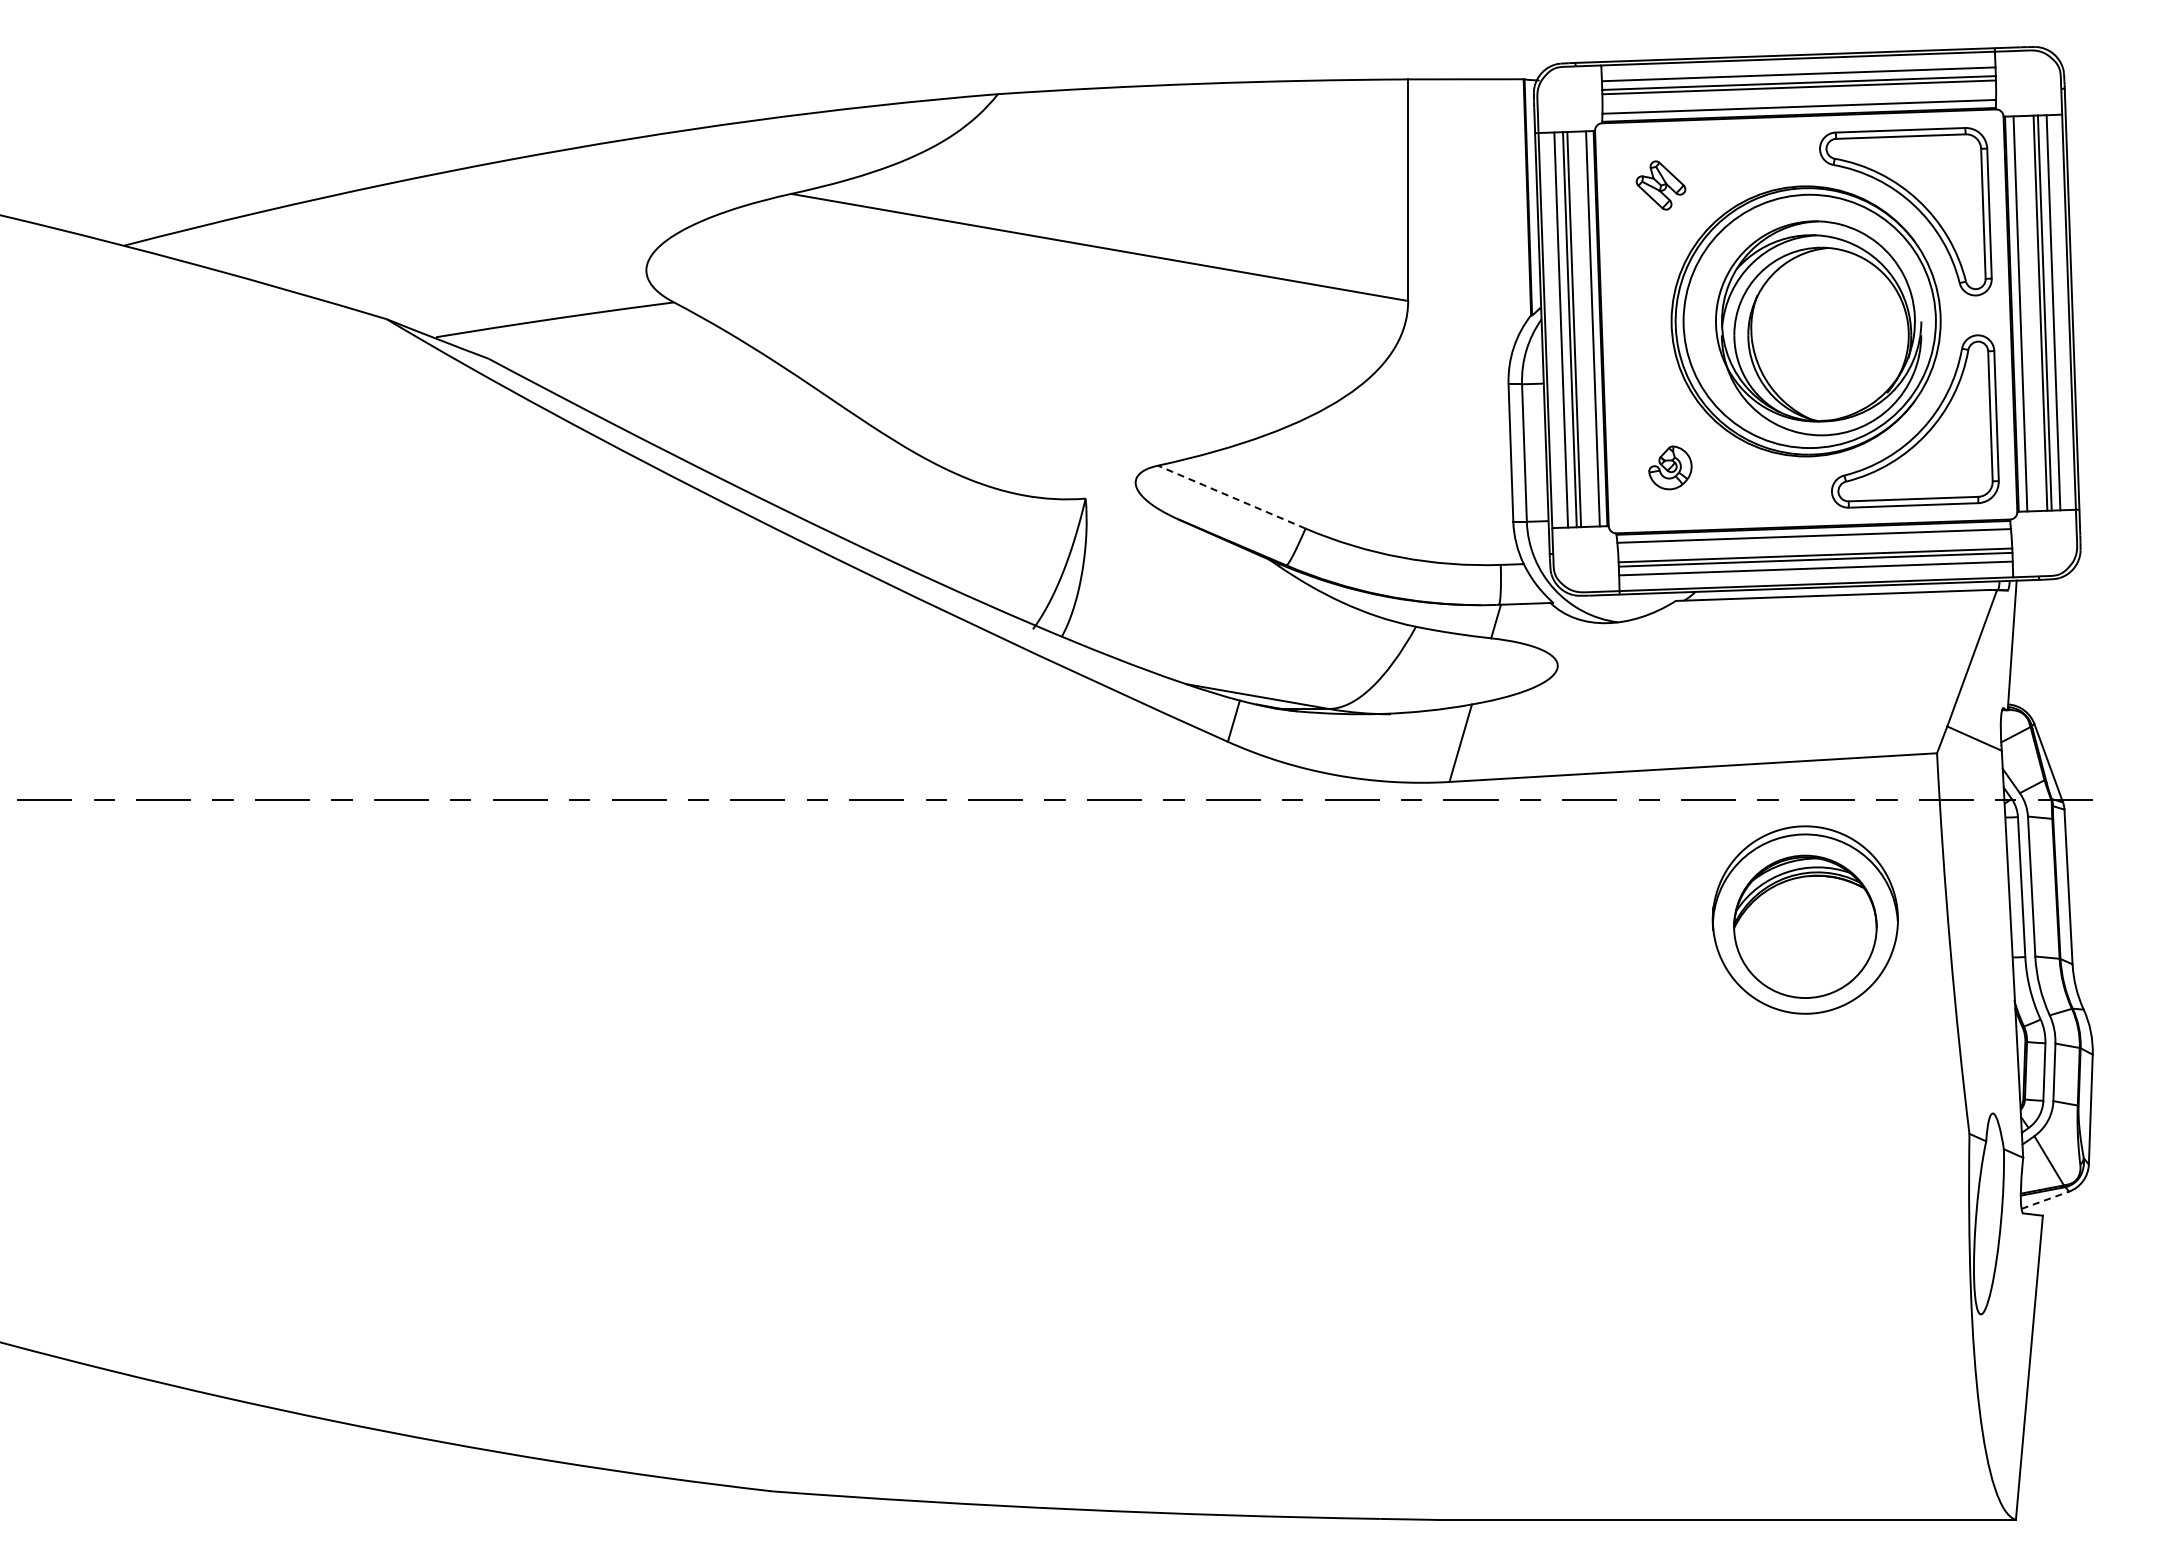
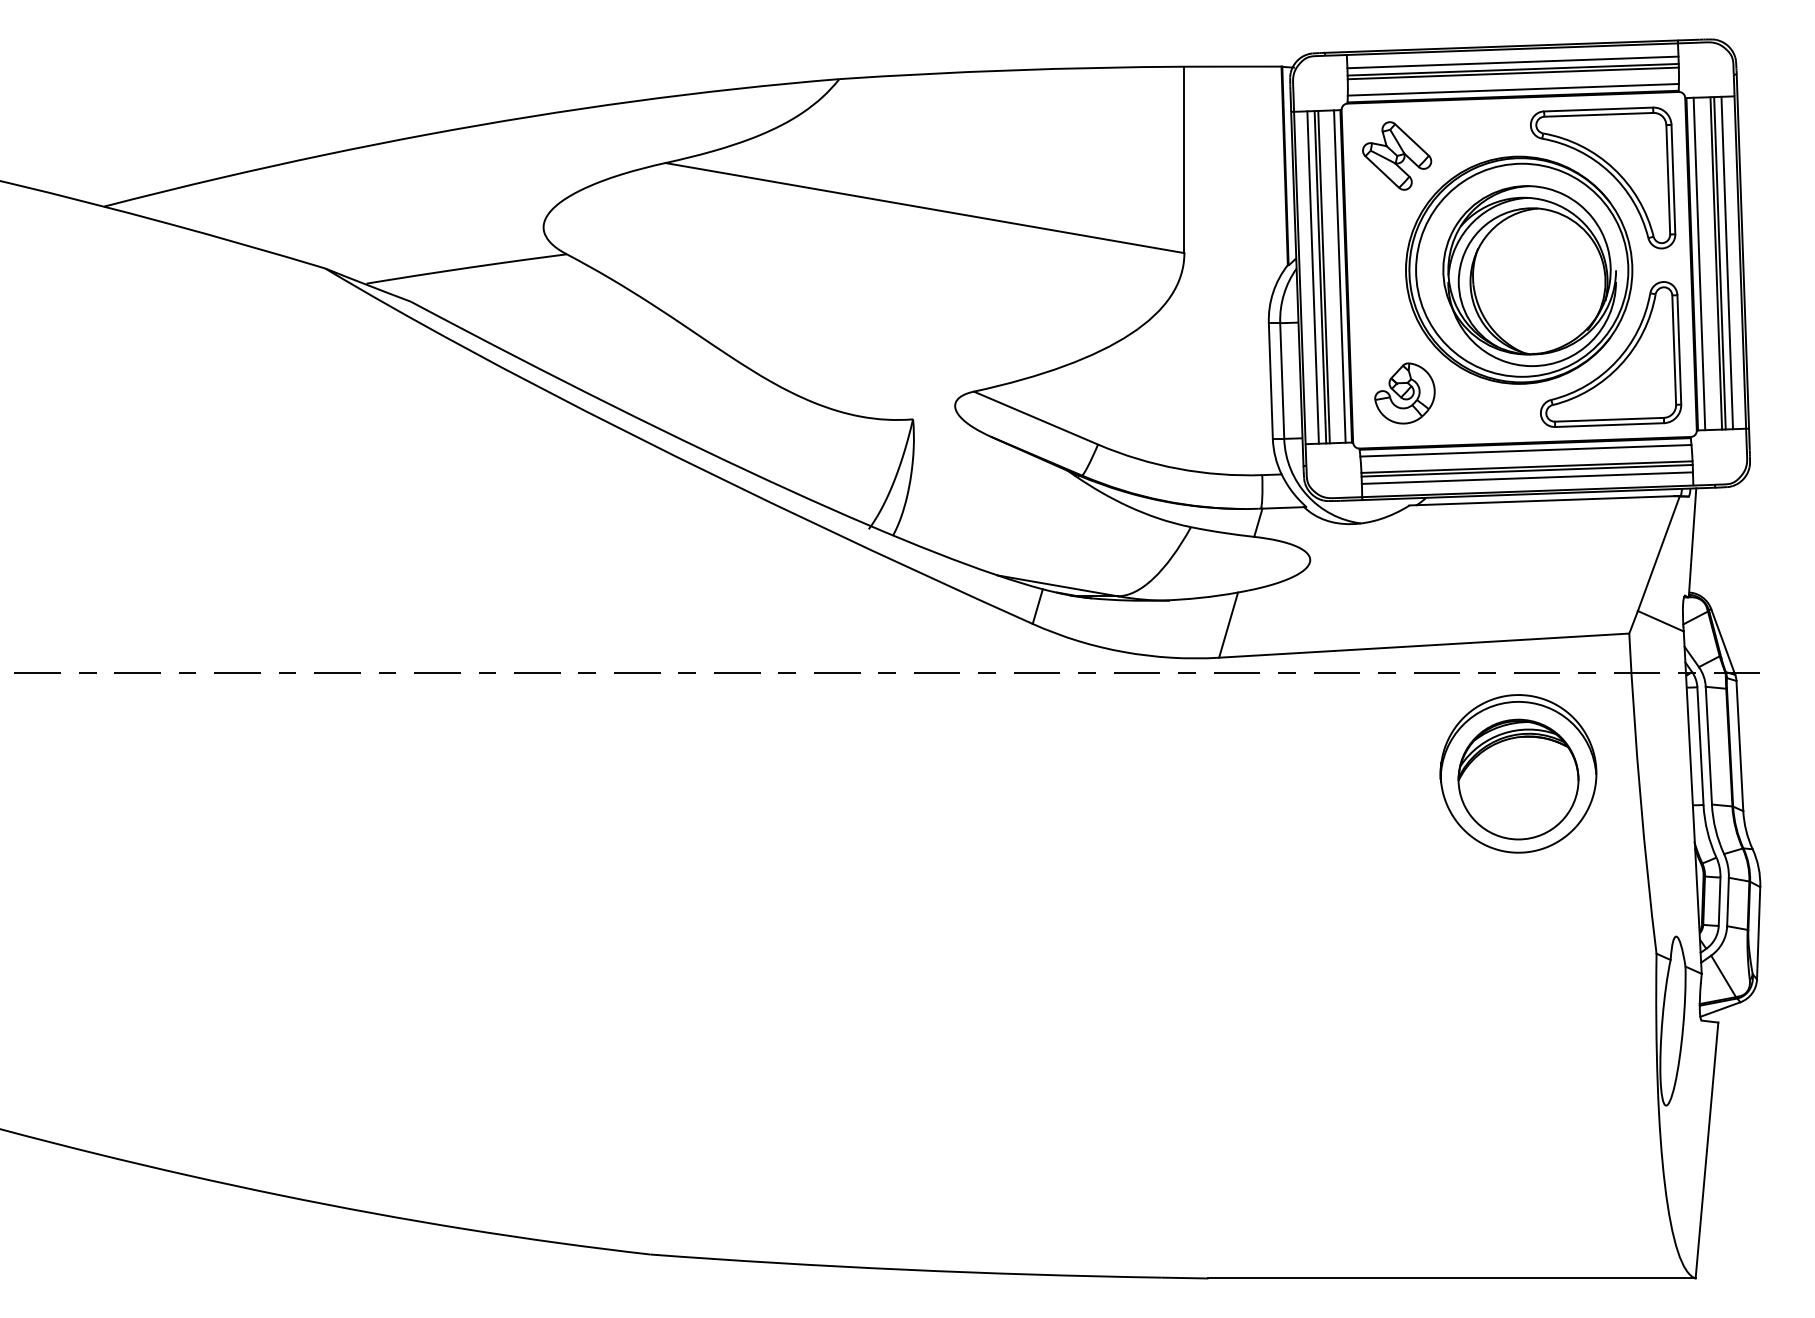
part: (1660, 185) -> (1396, 155), size x1.67
part: (1670, 467) -> (1405, 393), size x1.67
line: (1231, 496) -> (1035, 417), dashed -> solid
line: (2045, 1200) -> (1720, 1009), dashed -> solid

